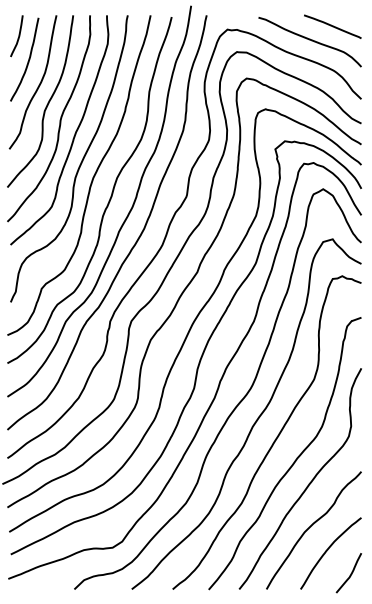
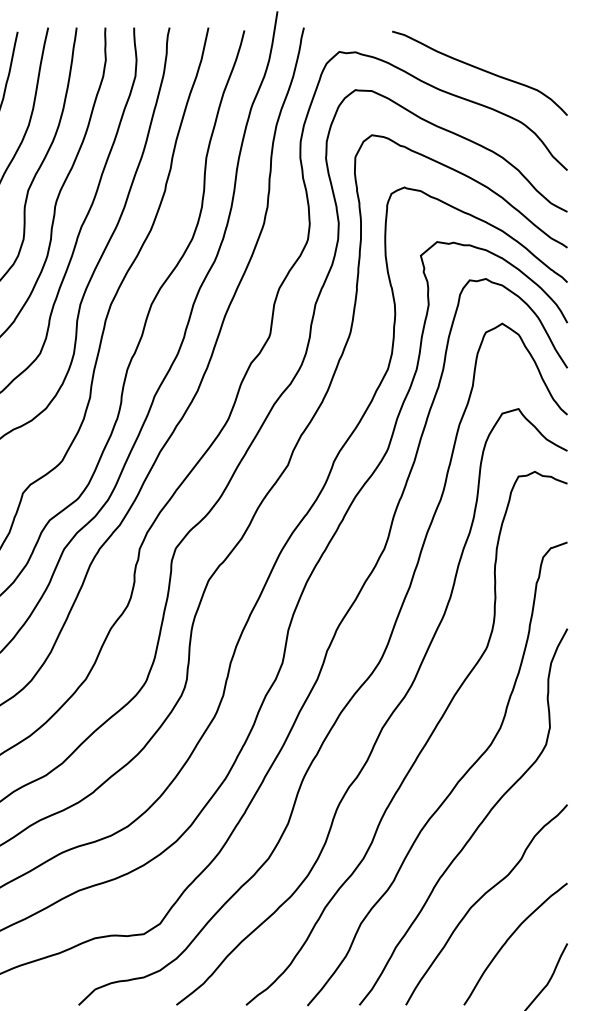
line: (332, 26) -> (518, 46), removed

